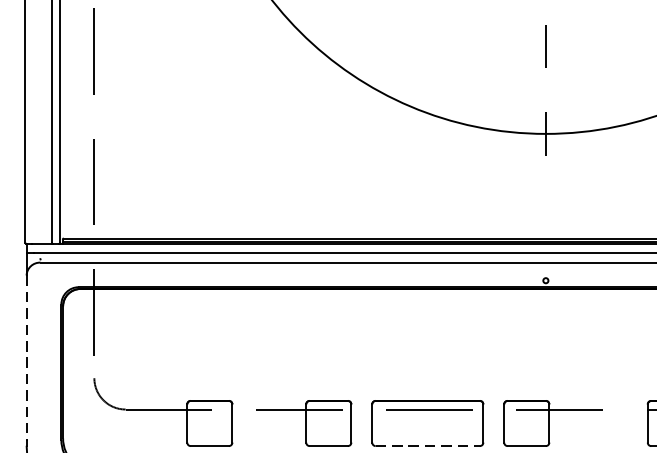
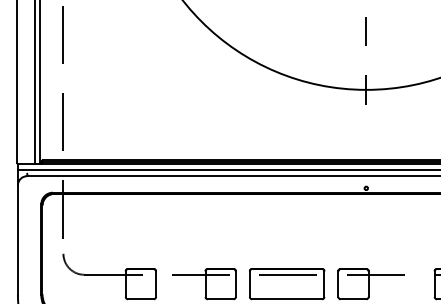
line: (27, 358) -> (18, 240), dashed -> solid
line: (428, 446) -> (287, 299), dashed -> solid

